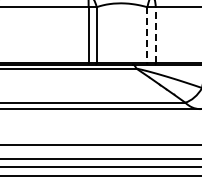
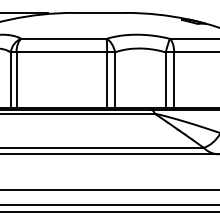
line: (147, 35) -> (165, 80), dashed -> solid
line: (156, 35) -> (174, 80), dashed -> solid

